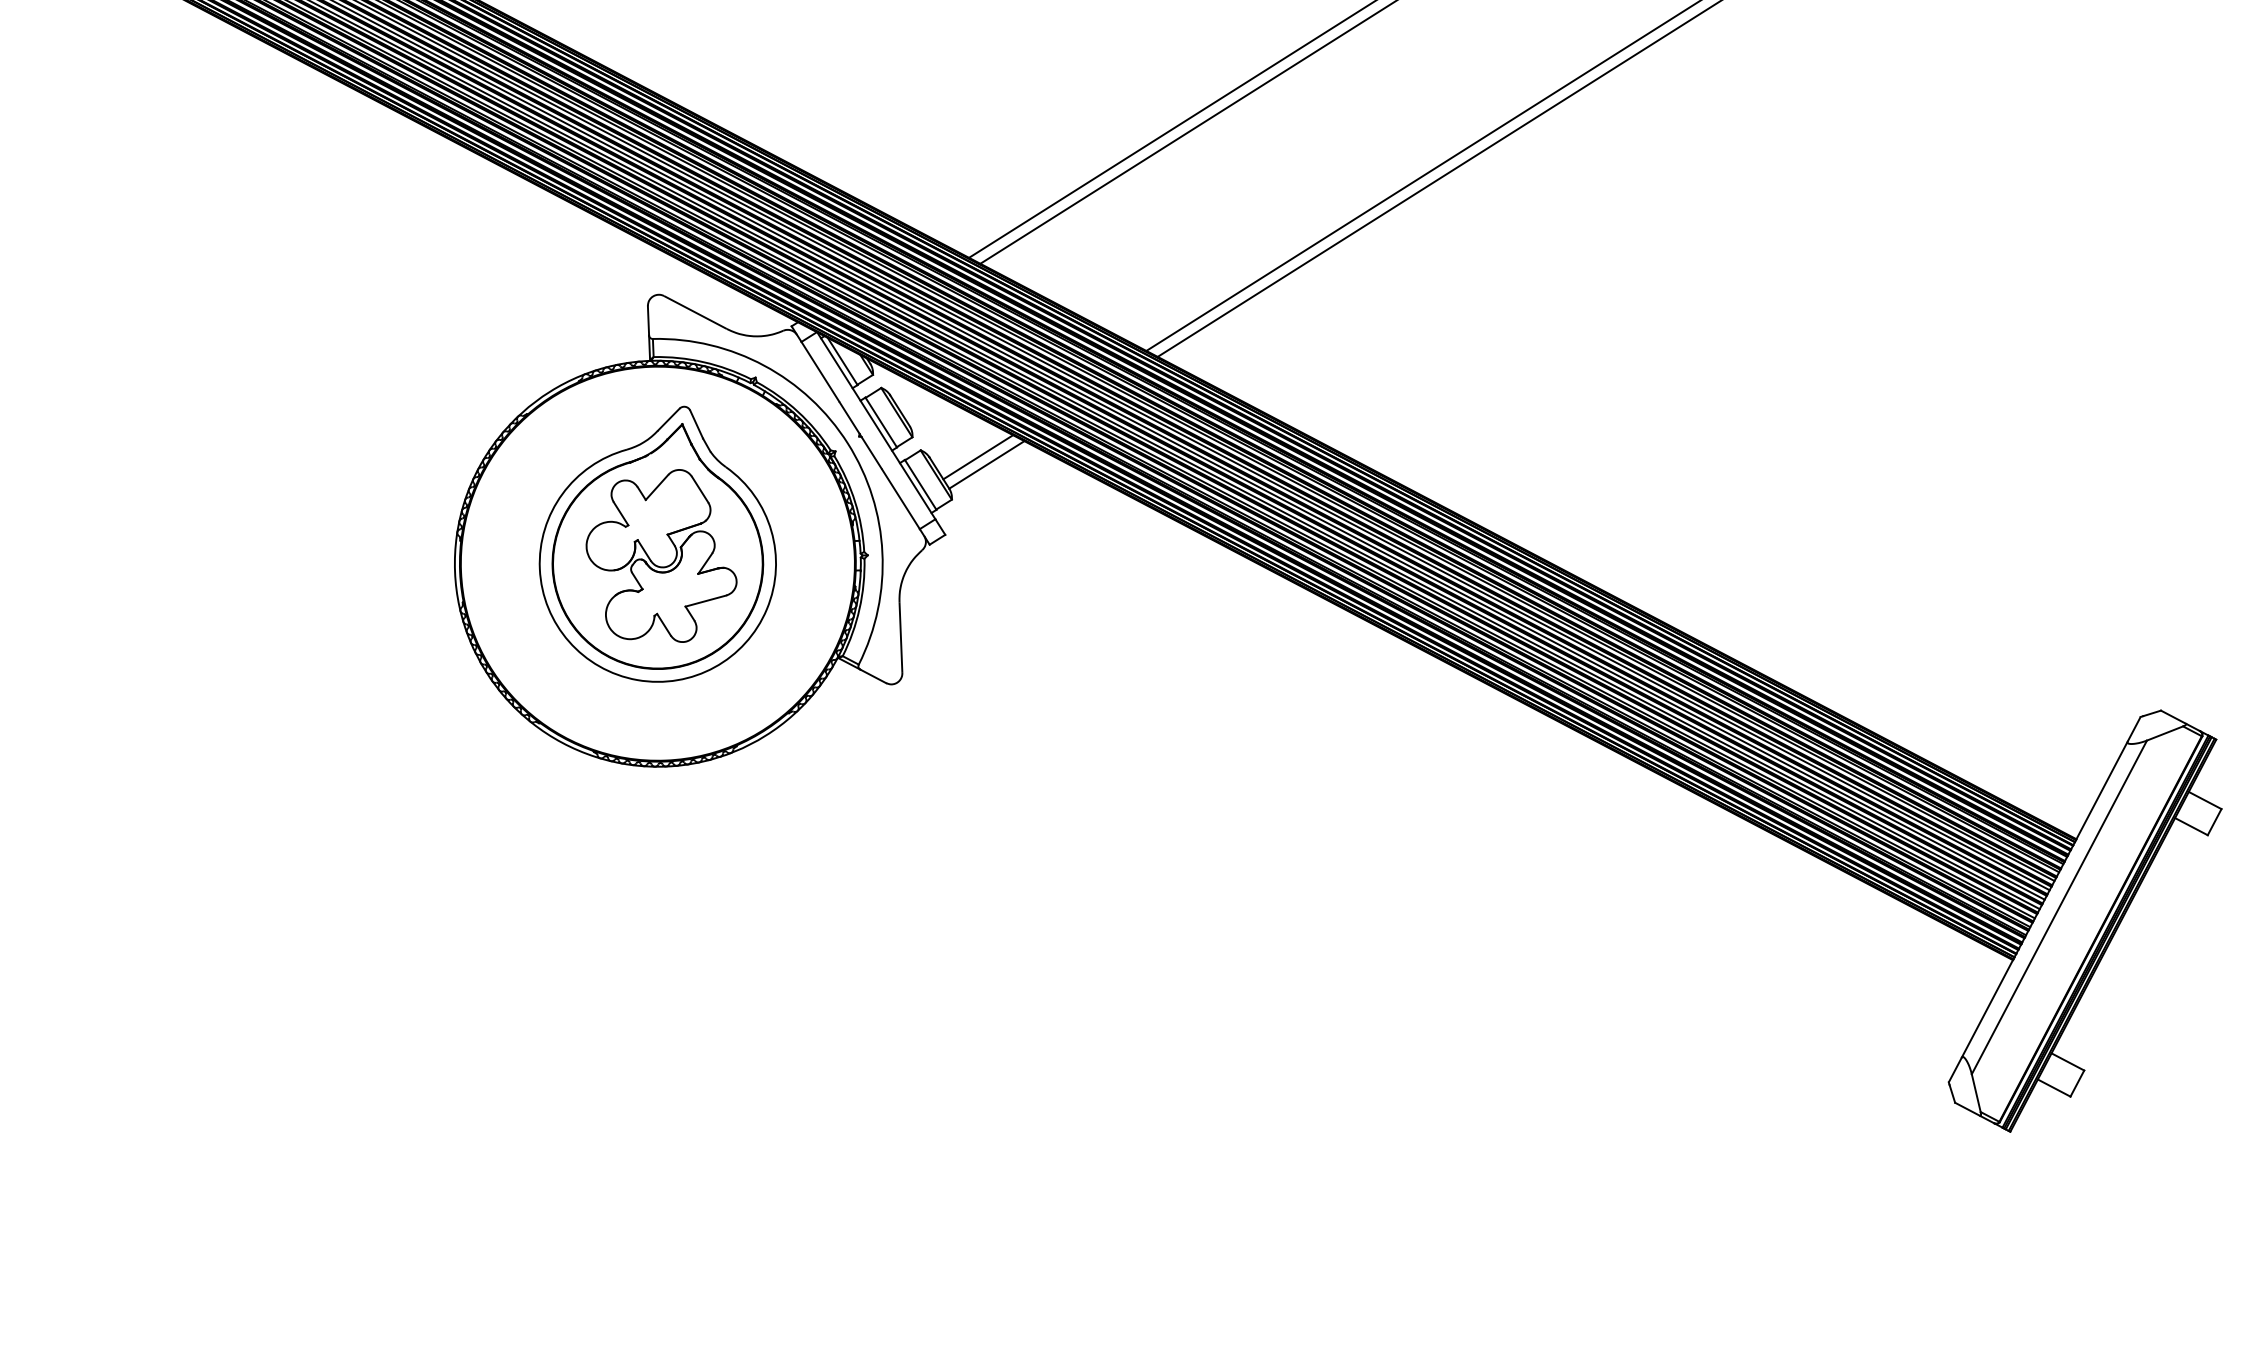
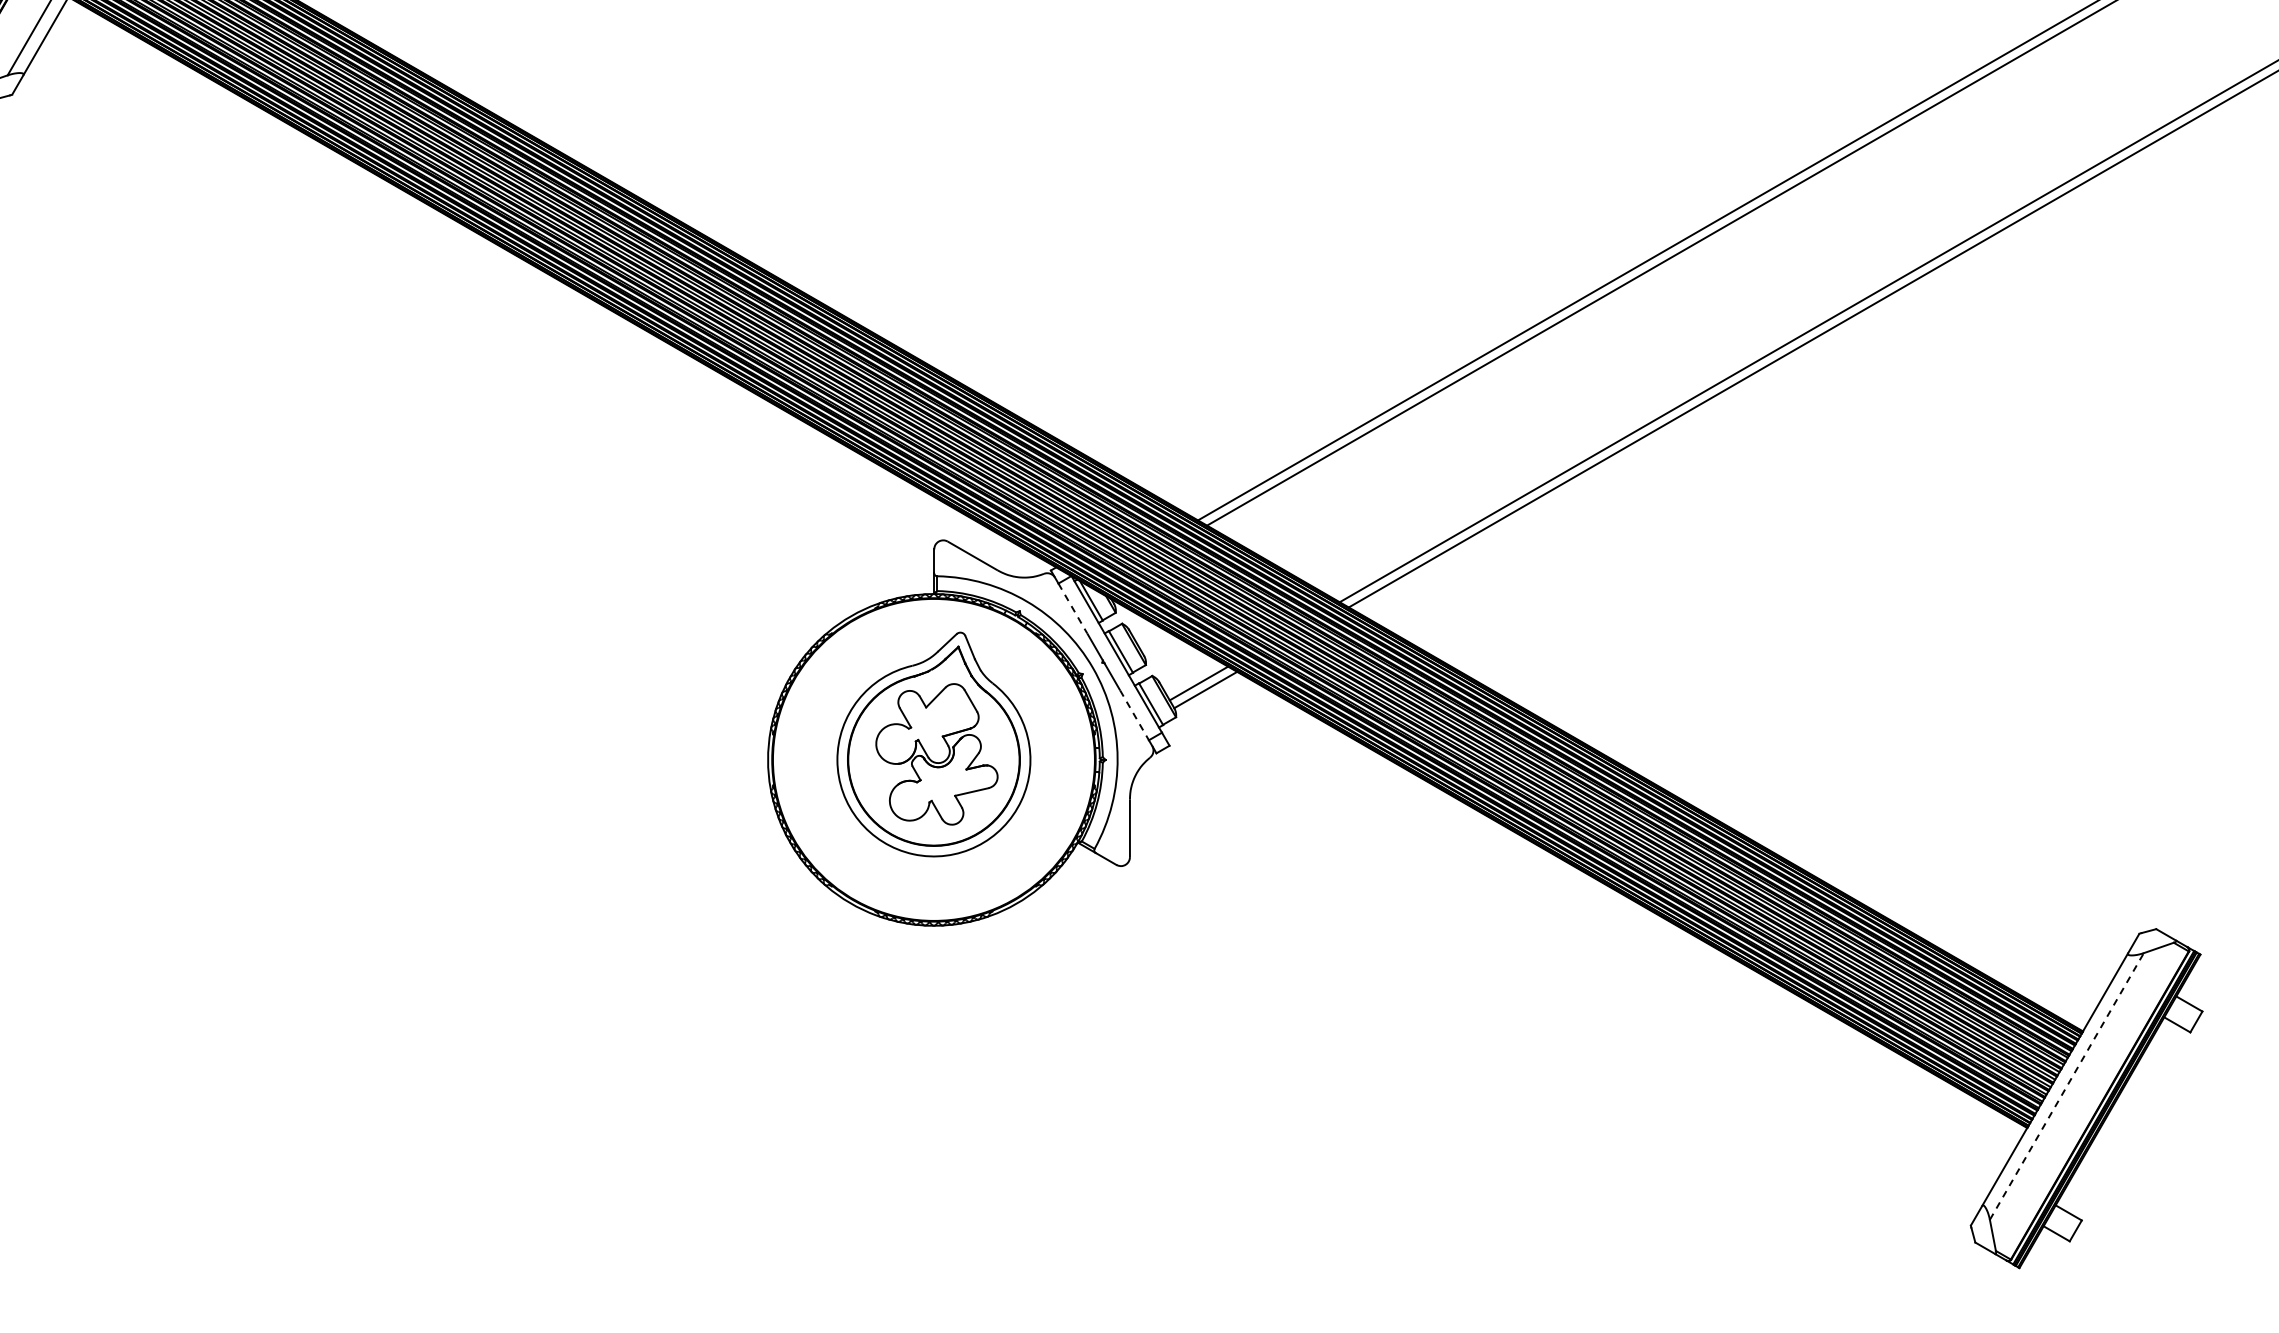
line: (819, 371) -> (1072, 608), solid -> dashed
line: (900, 499) -> (1134, 715), solid -> dashed
line: (2058, 907) -> (2066, 1086), solid -> dashed

